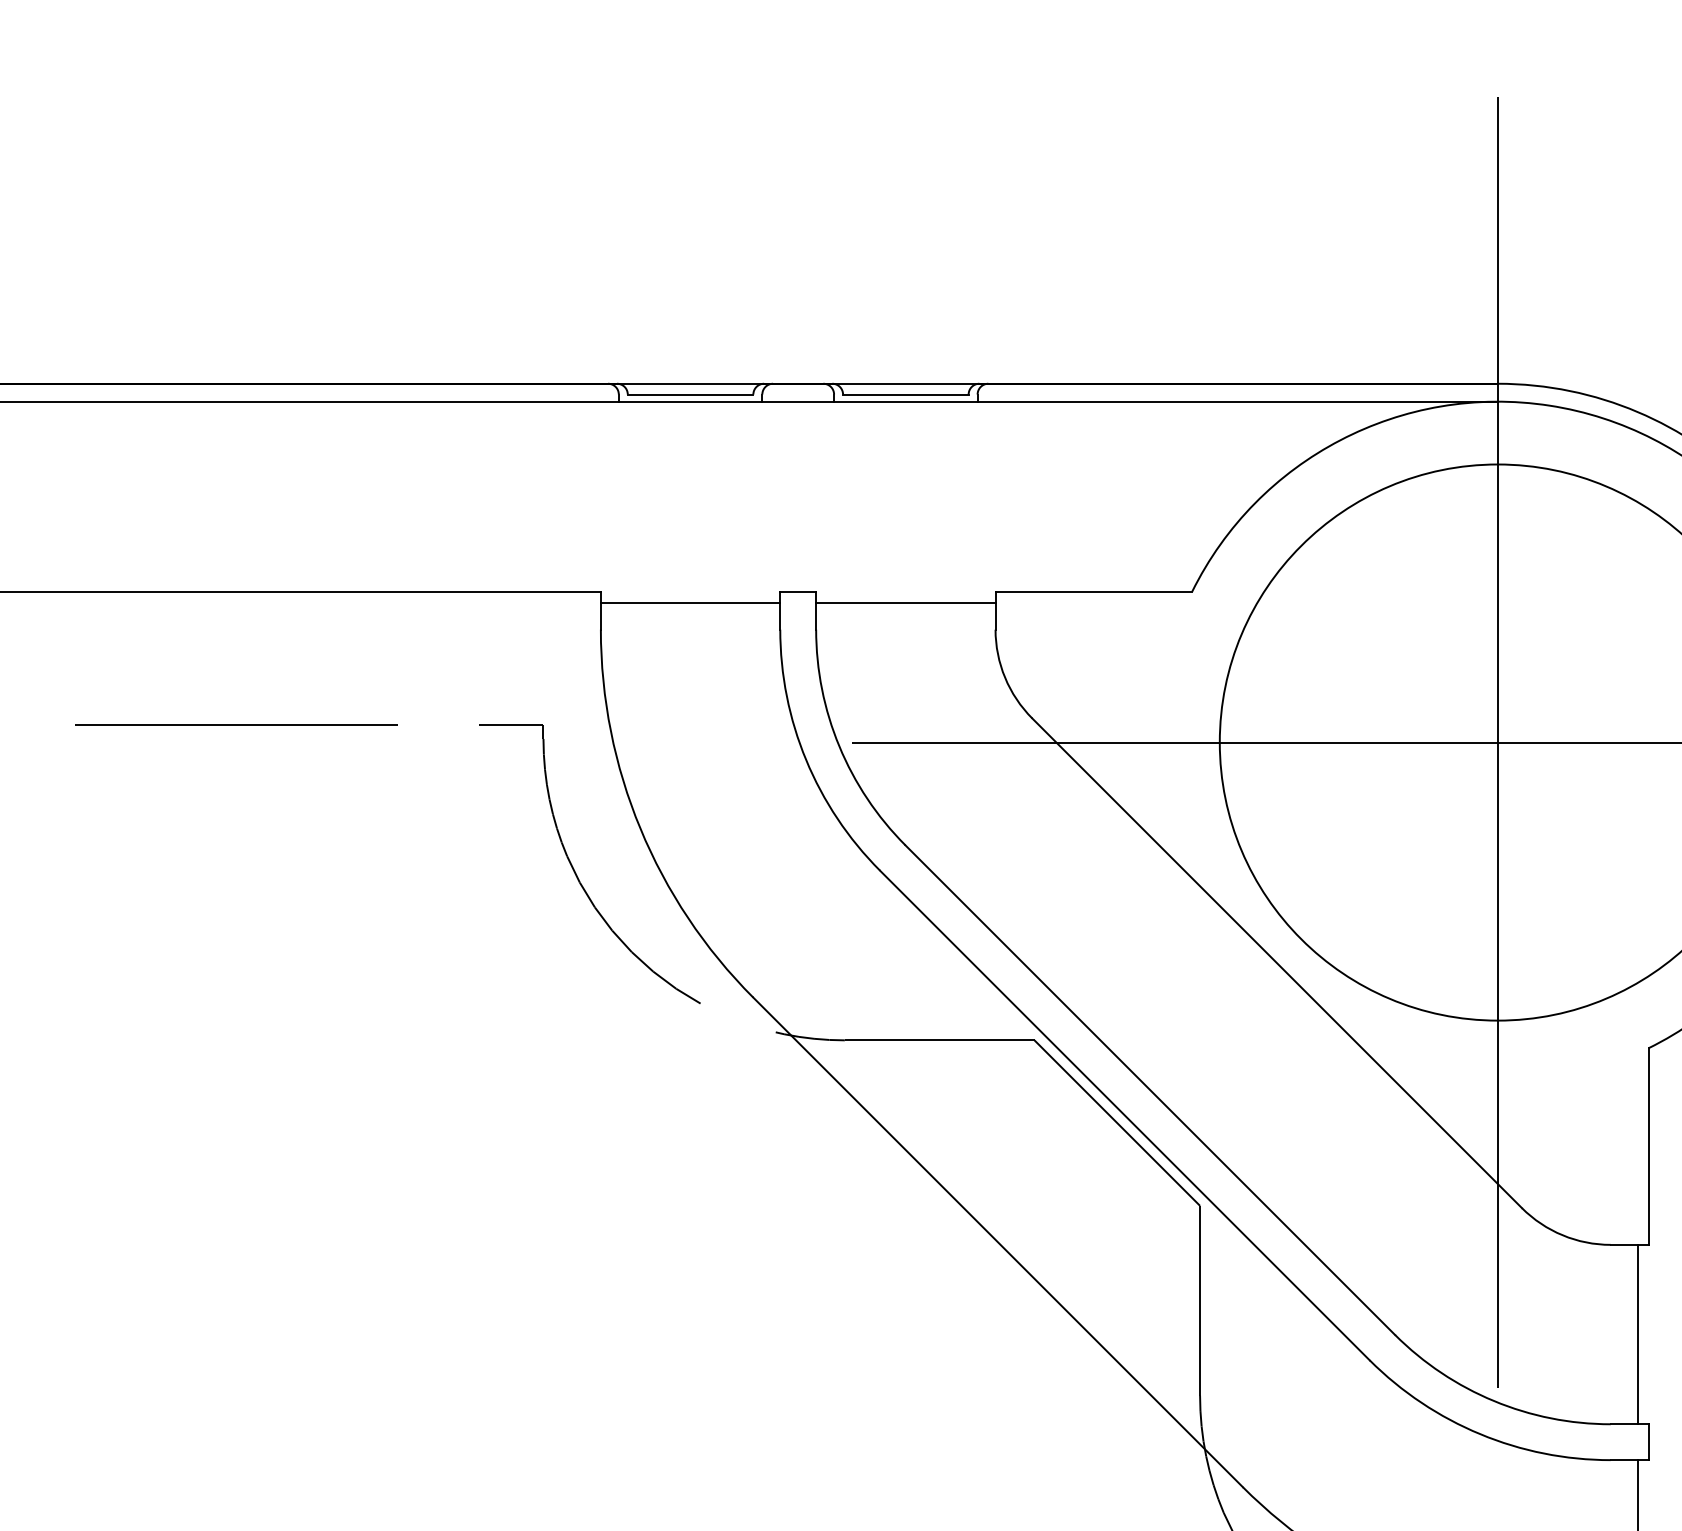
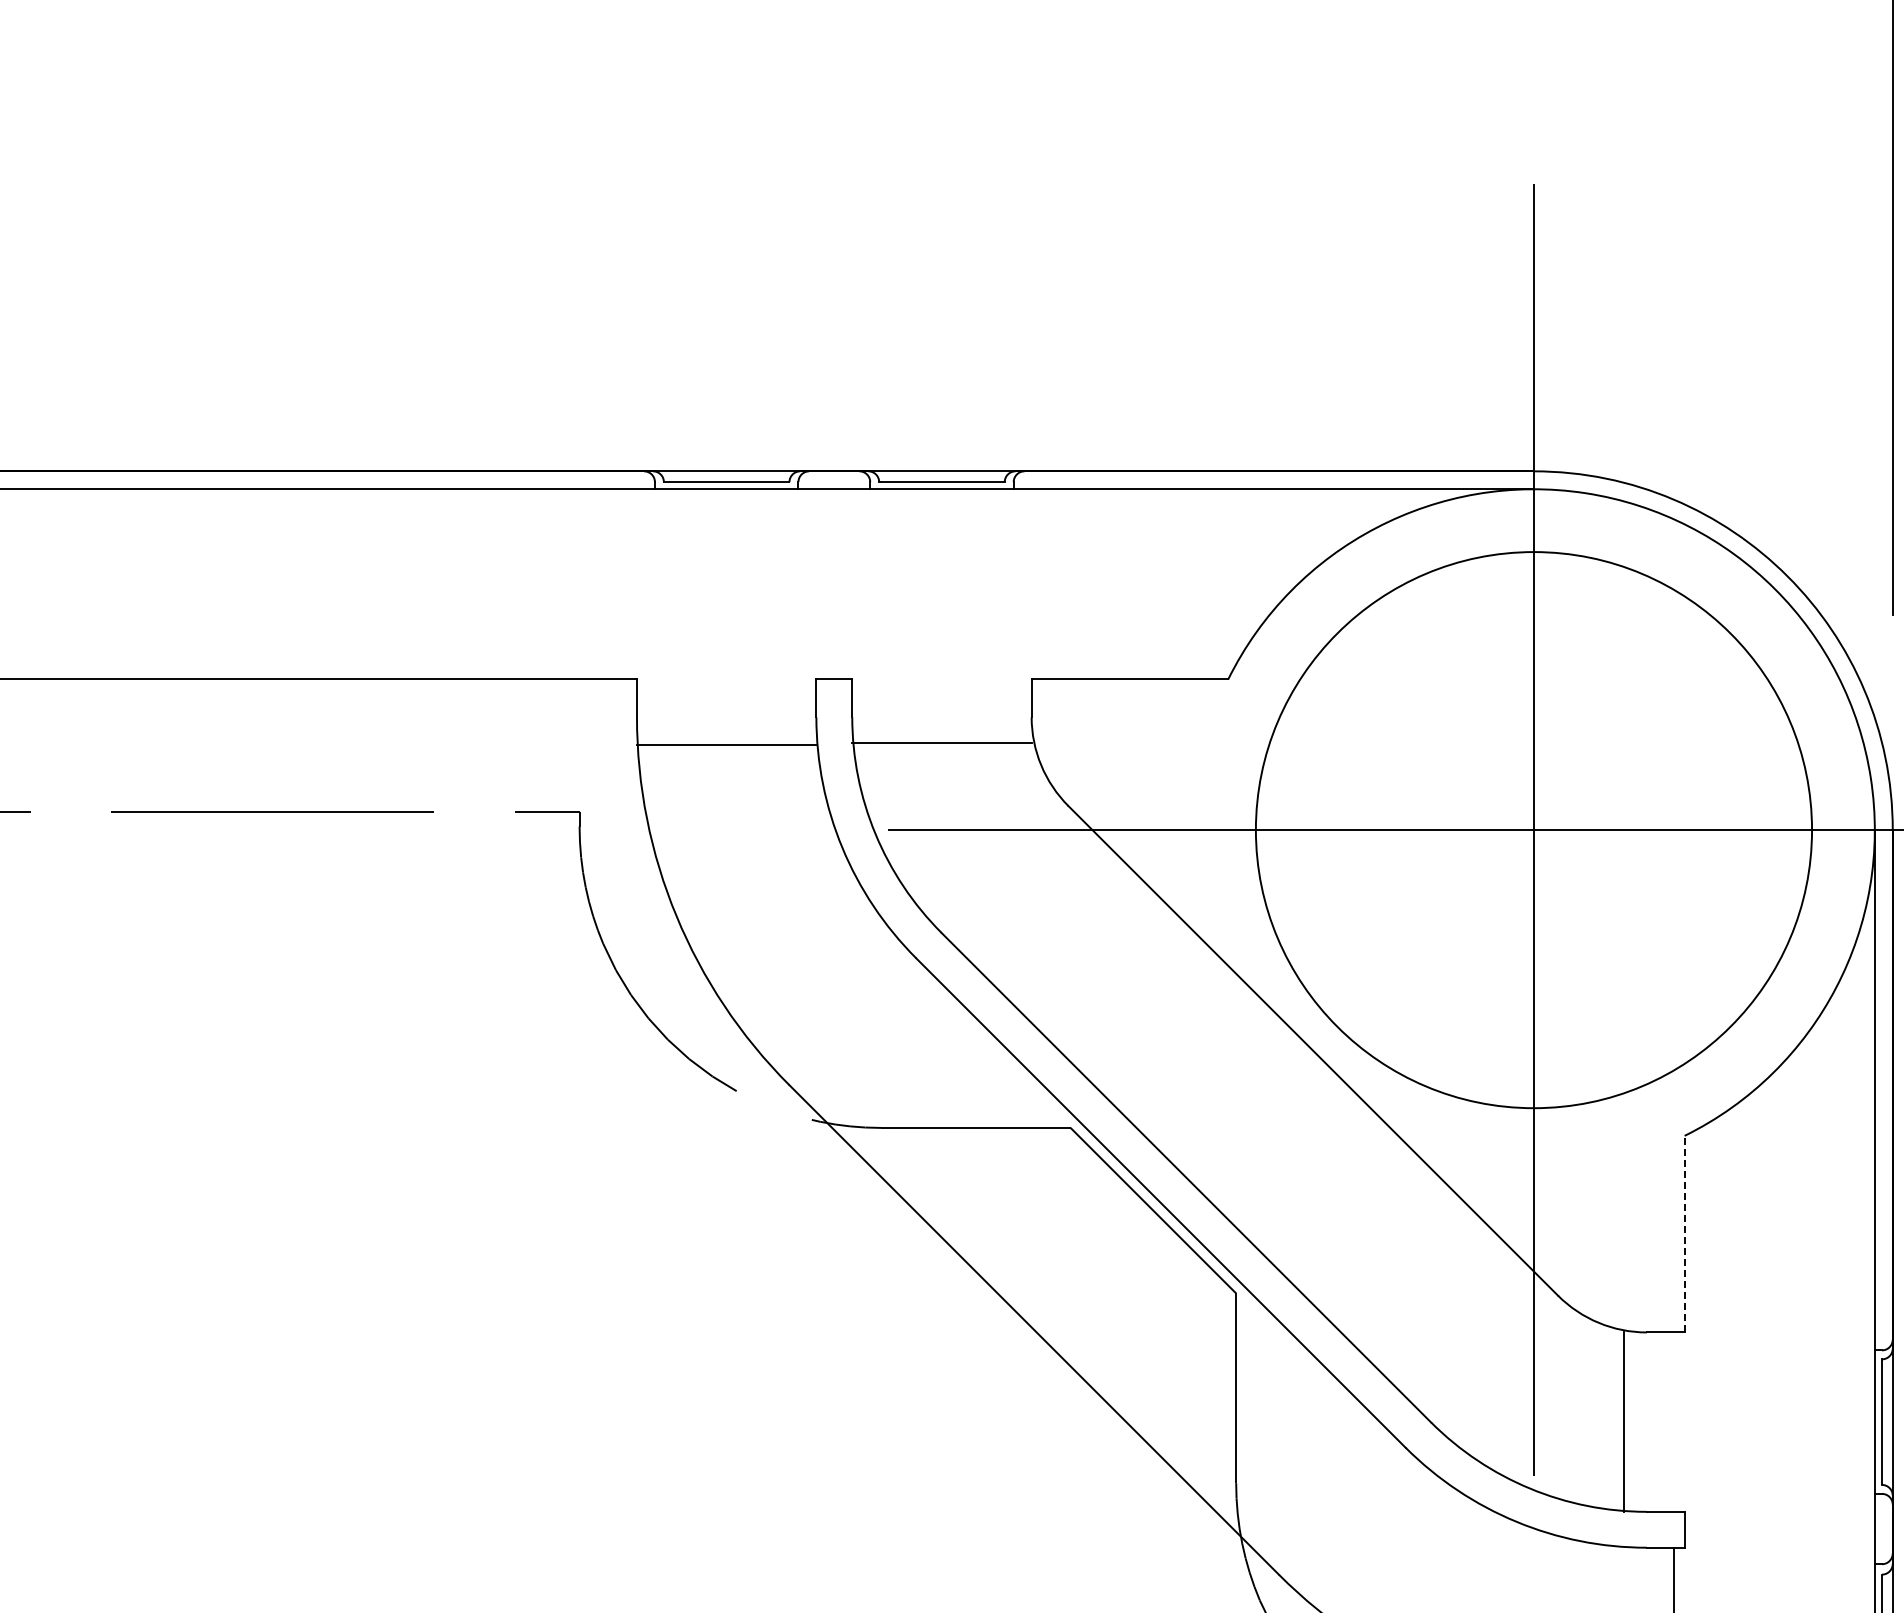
line: (690, 602) -> (726, 745), moved
line: (905, 602) -> (941, 743), moved
line: (1648, 1145) -> (1684, 1233), solid -> dashed
line: (1637, 1333) -> (1623, 1421), moved

